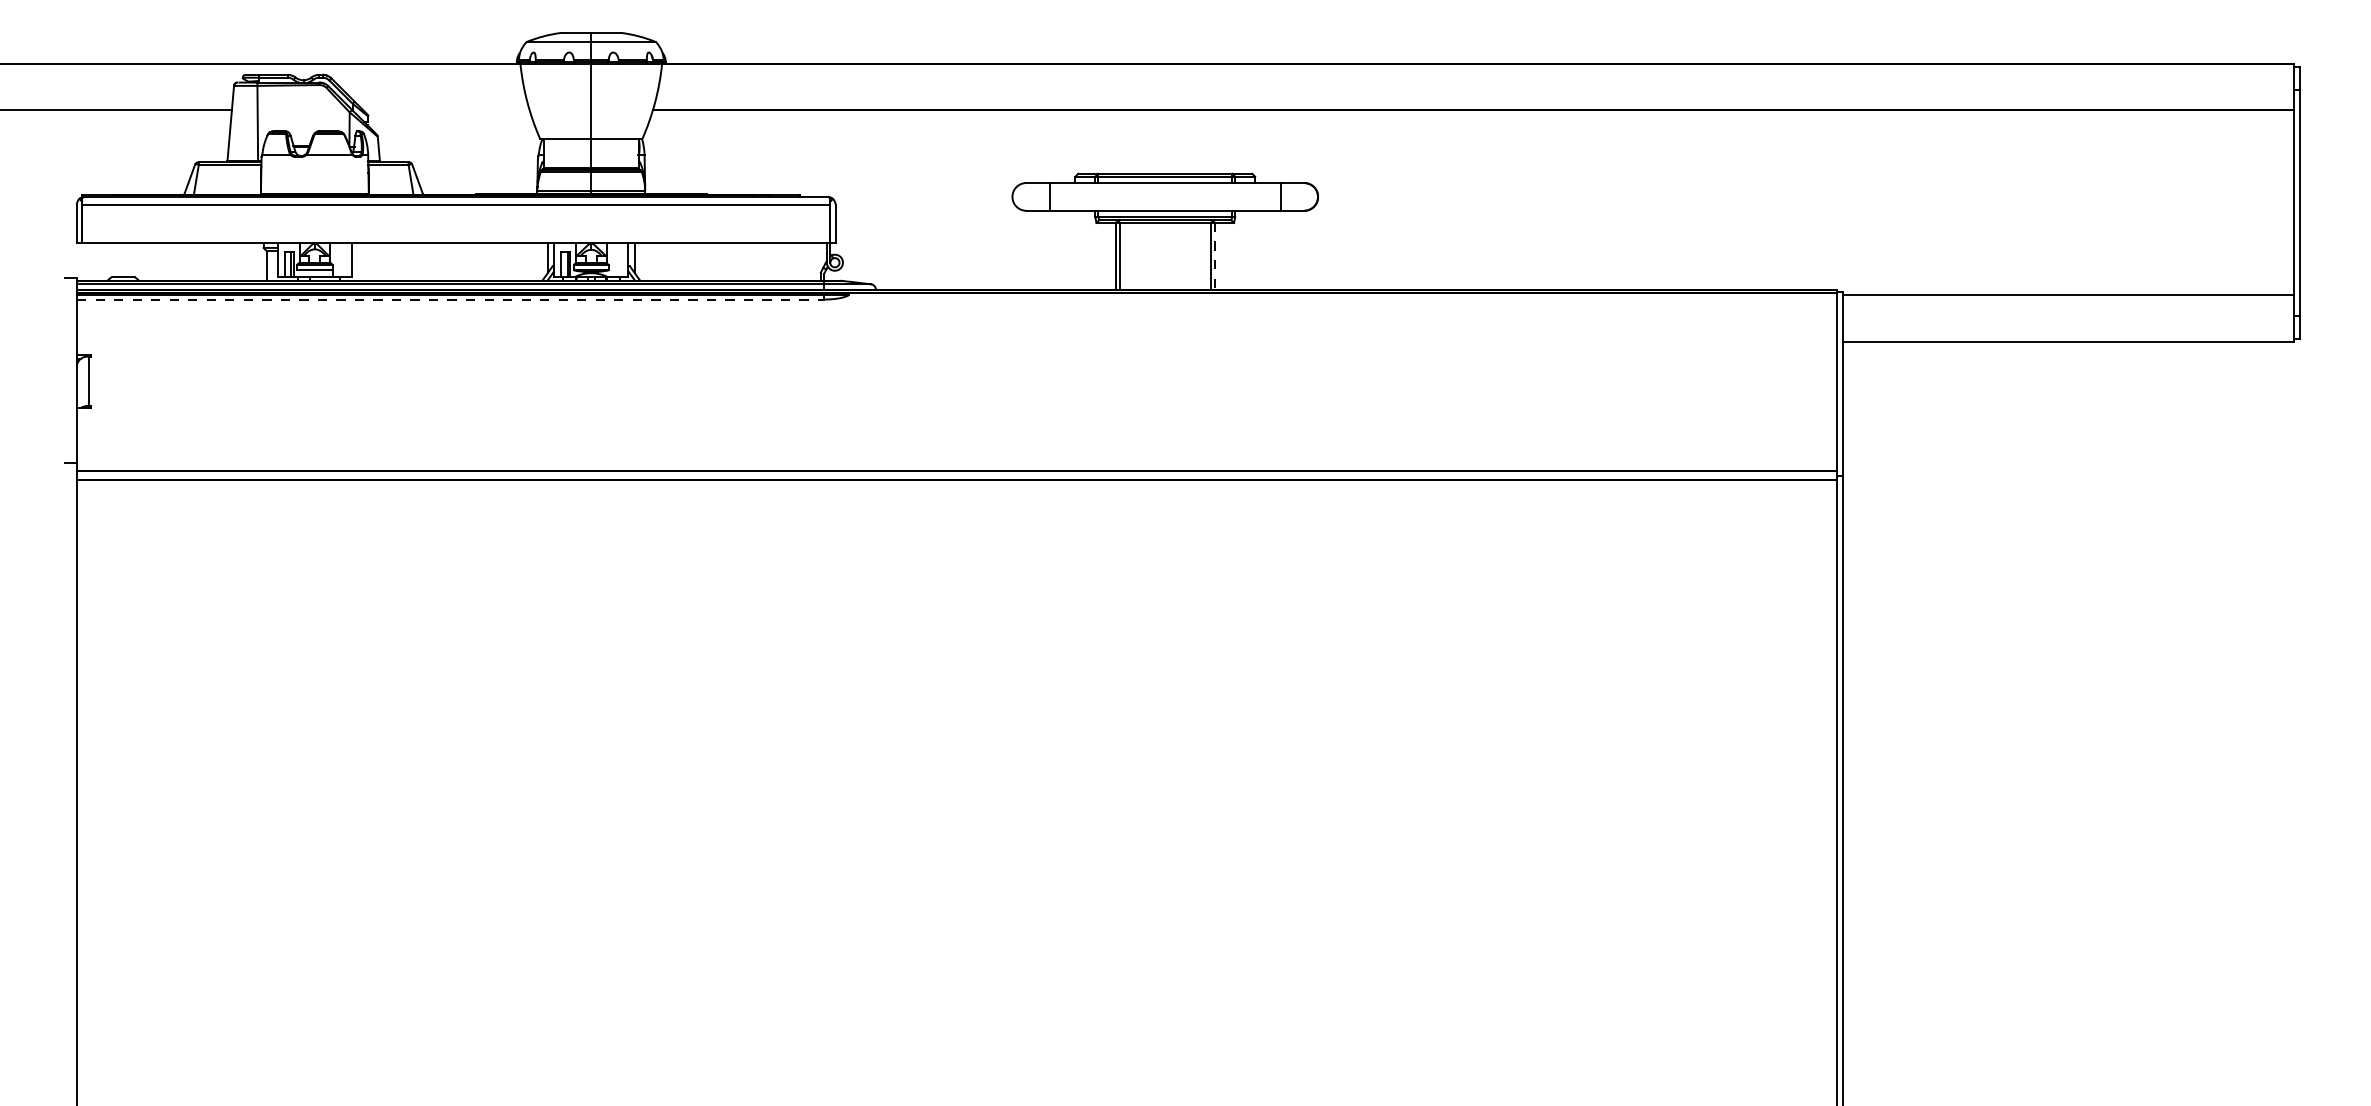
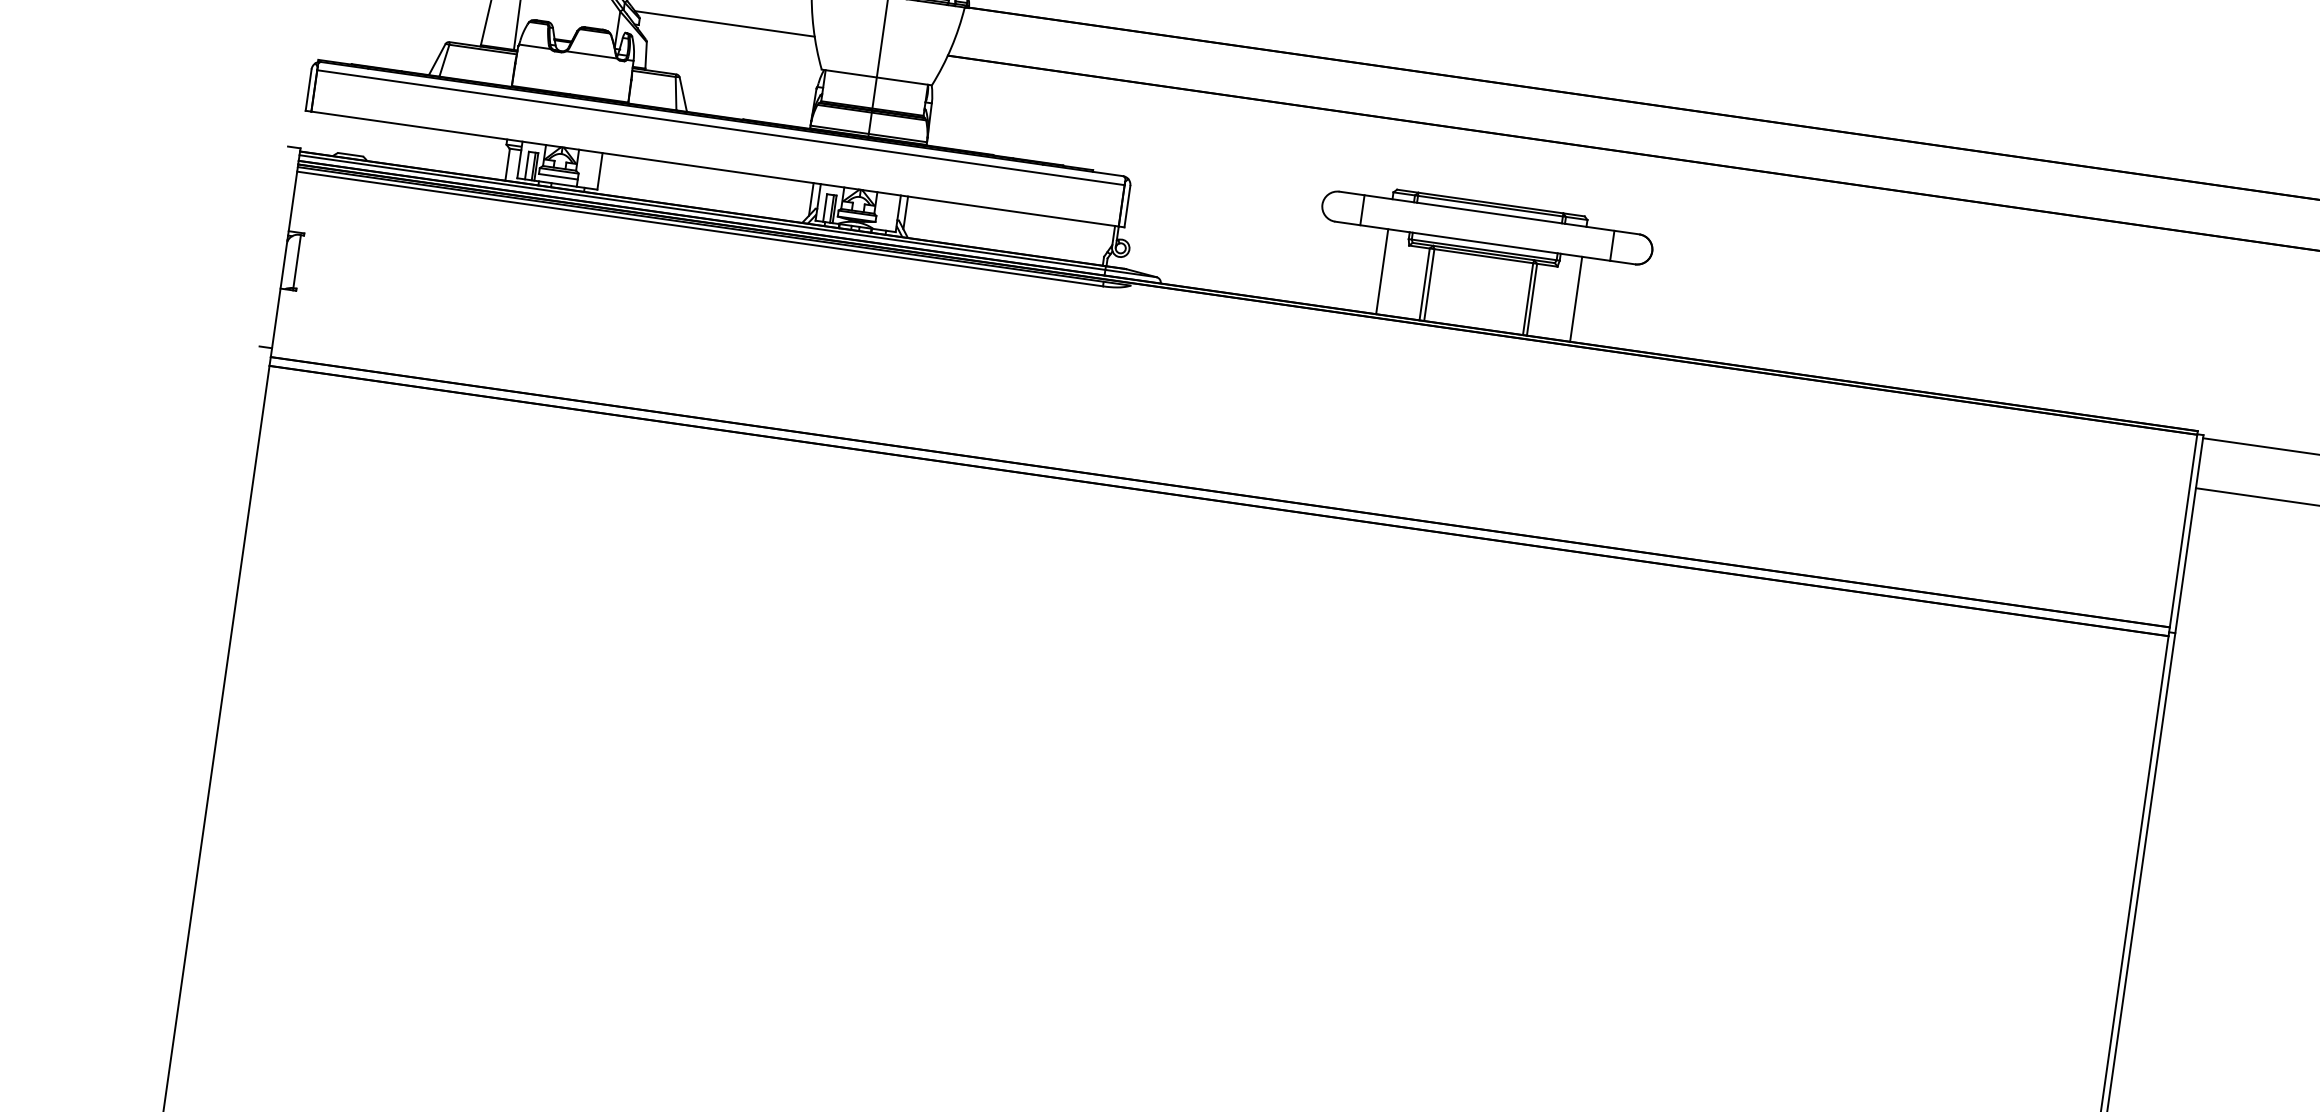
line: (446, 110) -> (724, 24), added
line: (1075, 249) -> (1382, 270), added
line: (1255, 249) -> (1576, 298), added
line: (1215, 256) -> (1532, 300), dashed -> solid
line: (450, 299) -> (700, 228), dashed -> solid

